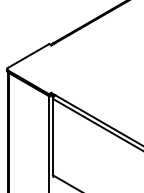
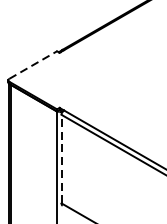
line: (28, 56) -> (33, 65), solid -> dashed
line: (53, 136) -> (62, 158), solid -> dashed

